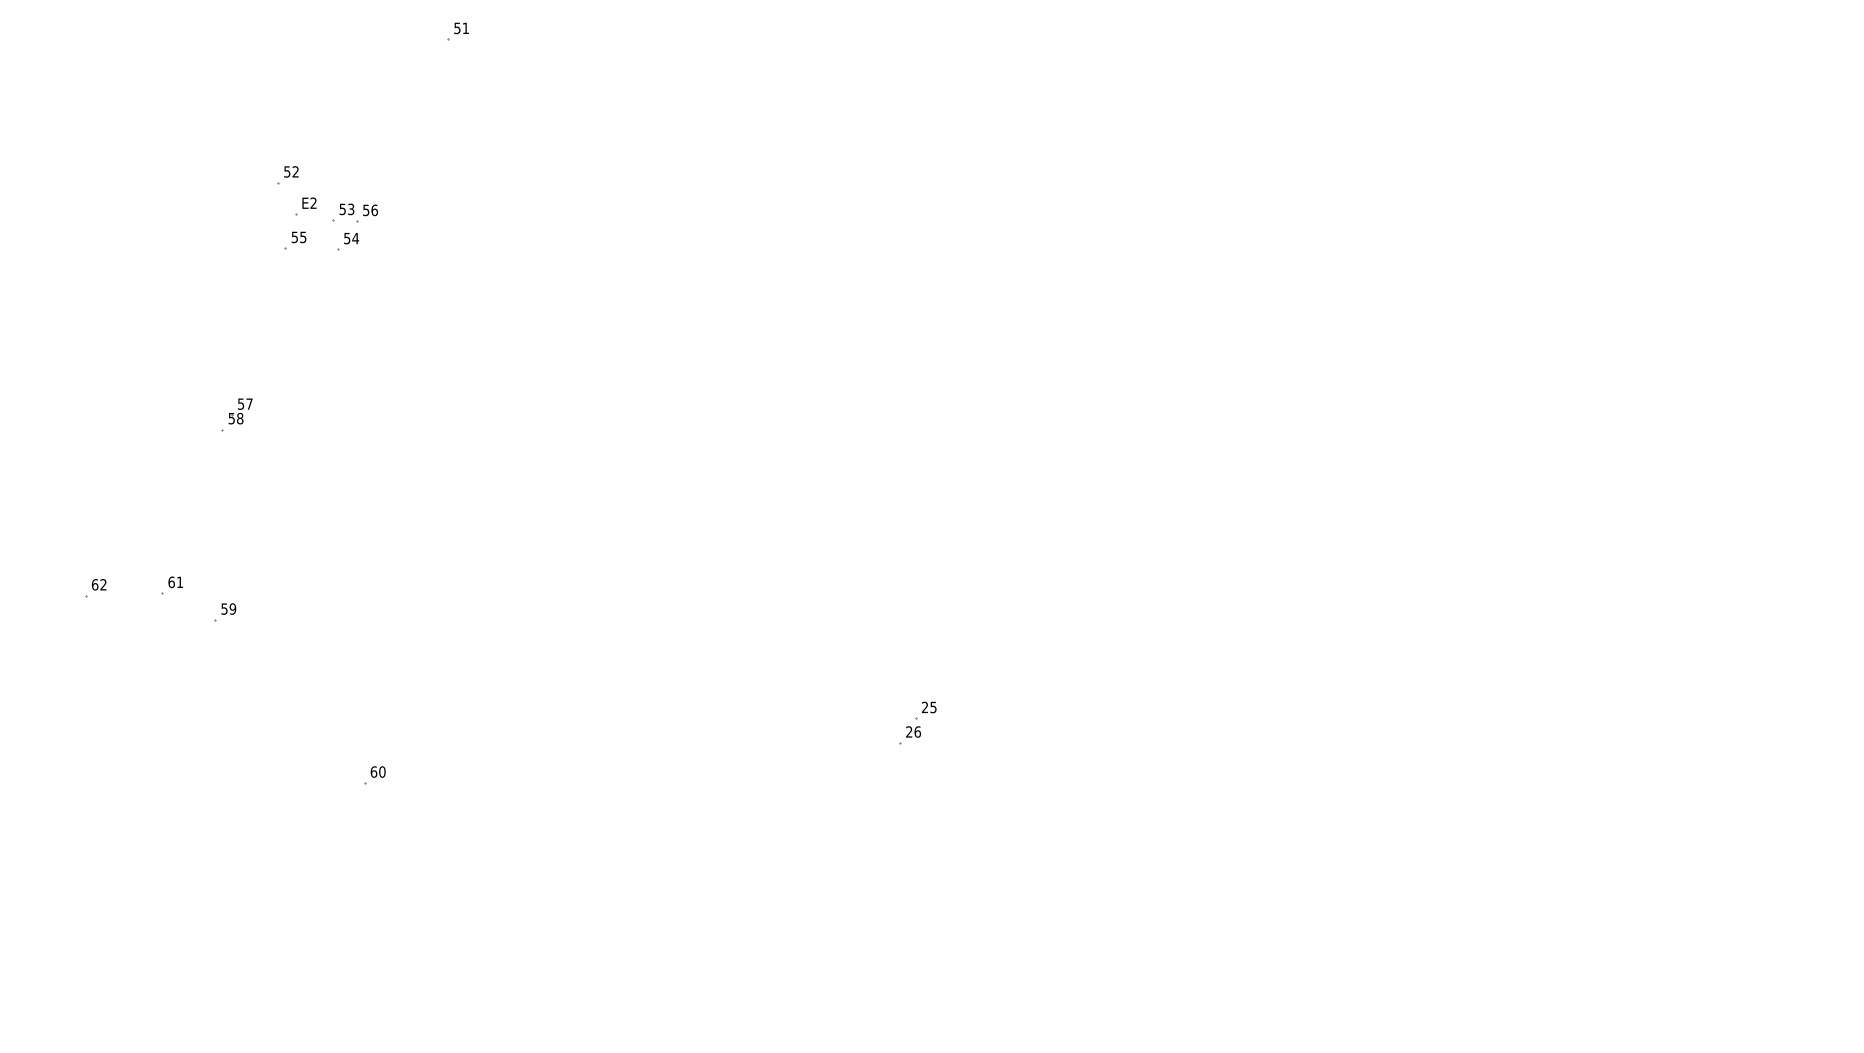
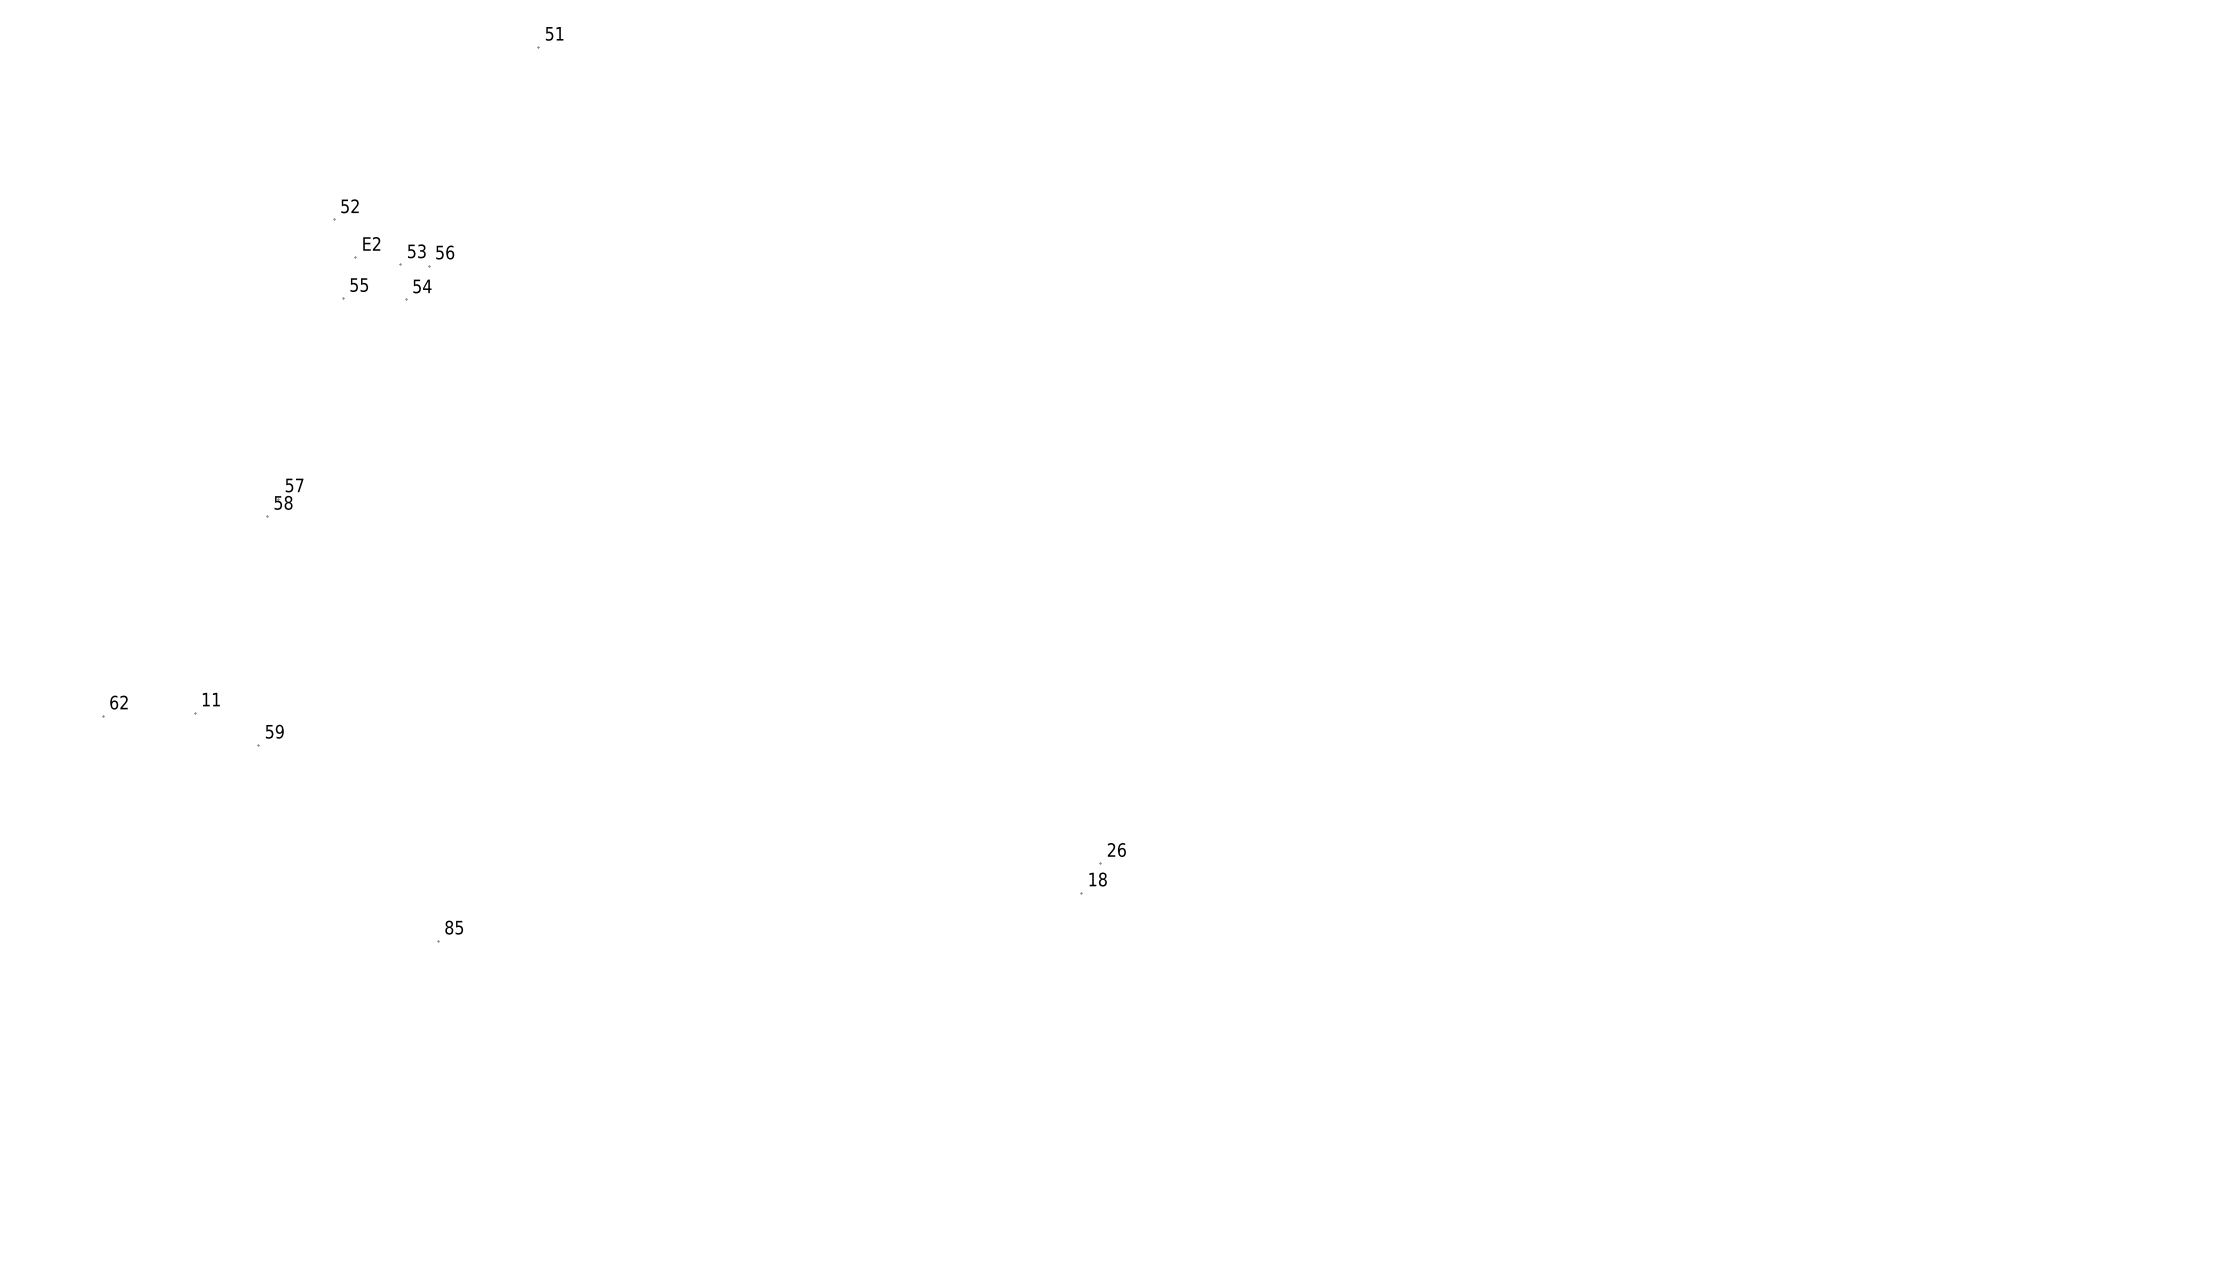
text: (171, 582) -> (206, 699), 61 -> 11
text: (933, 707) -> (1121, 849), 25 -> 26
text: (913, 732) -> (1097, 879), 26 -> 18
text: (378, 771) -> (454, 927), 60 -> 85

